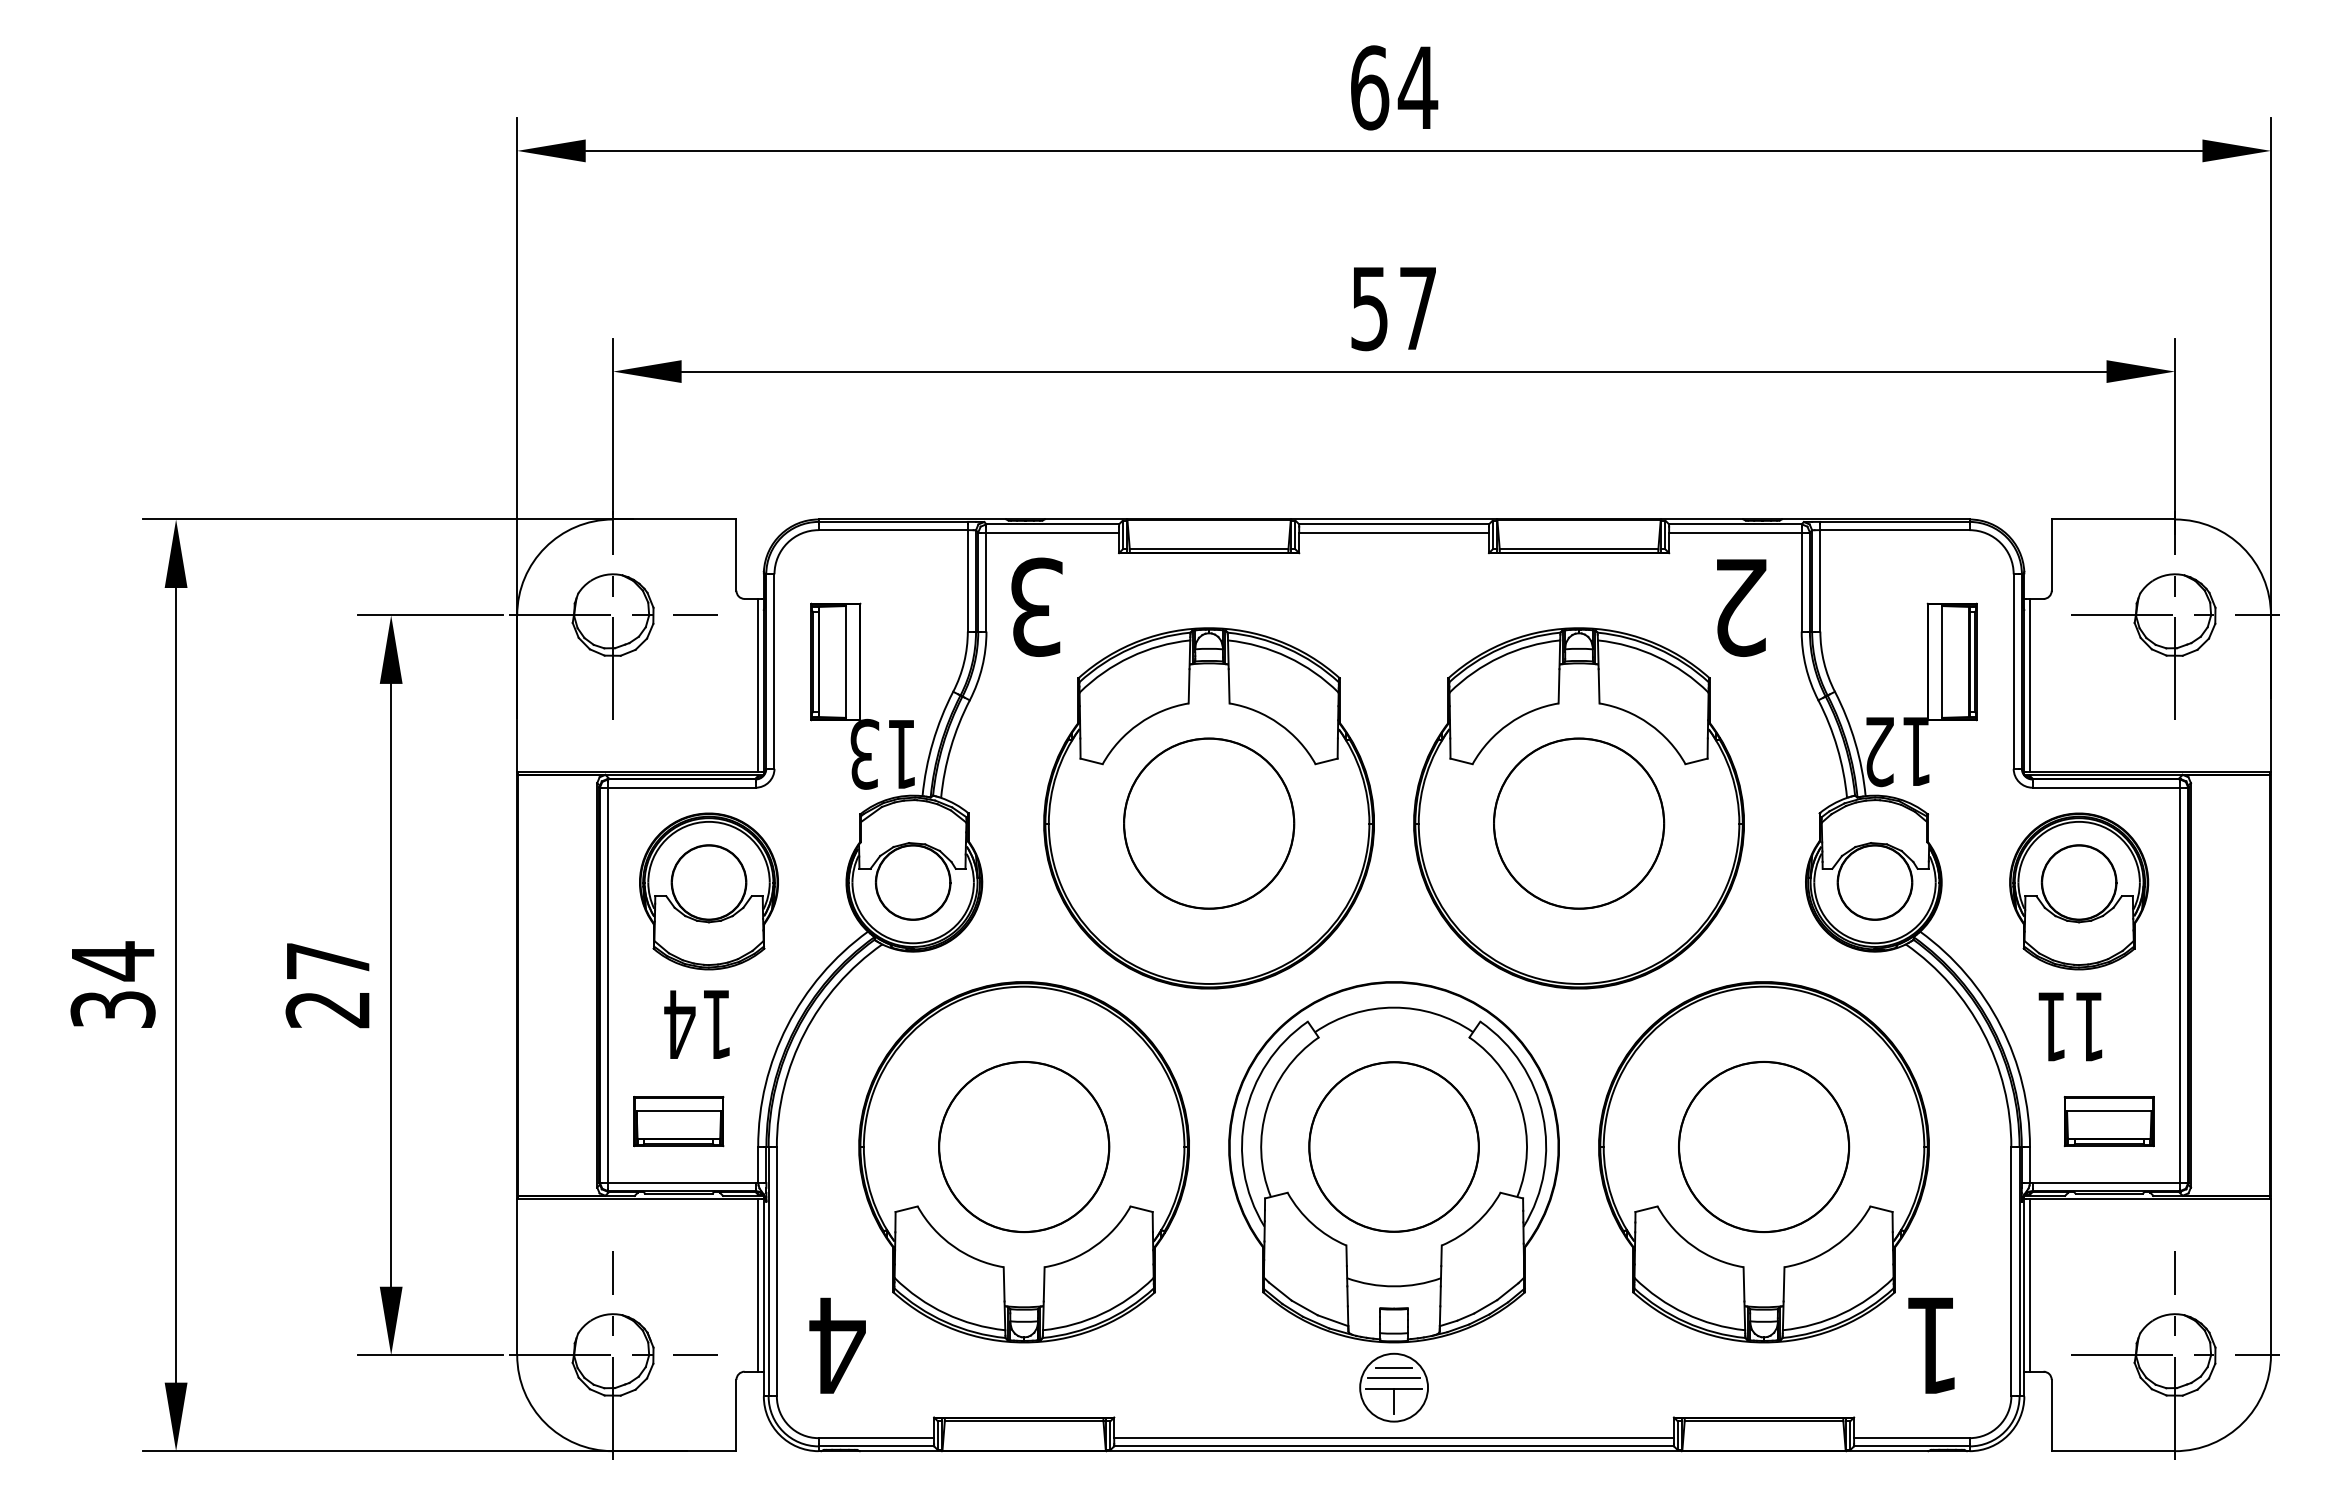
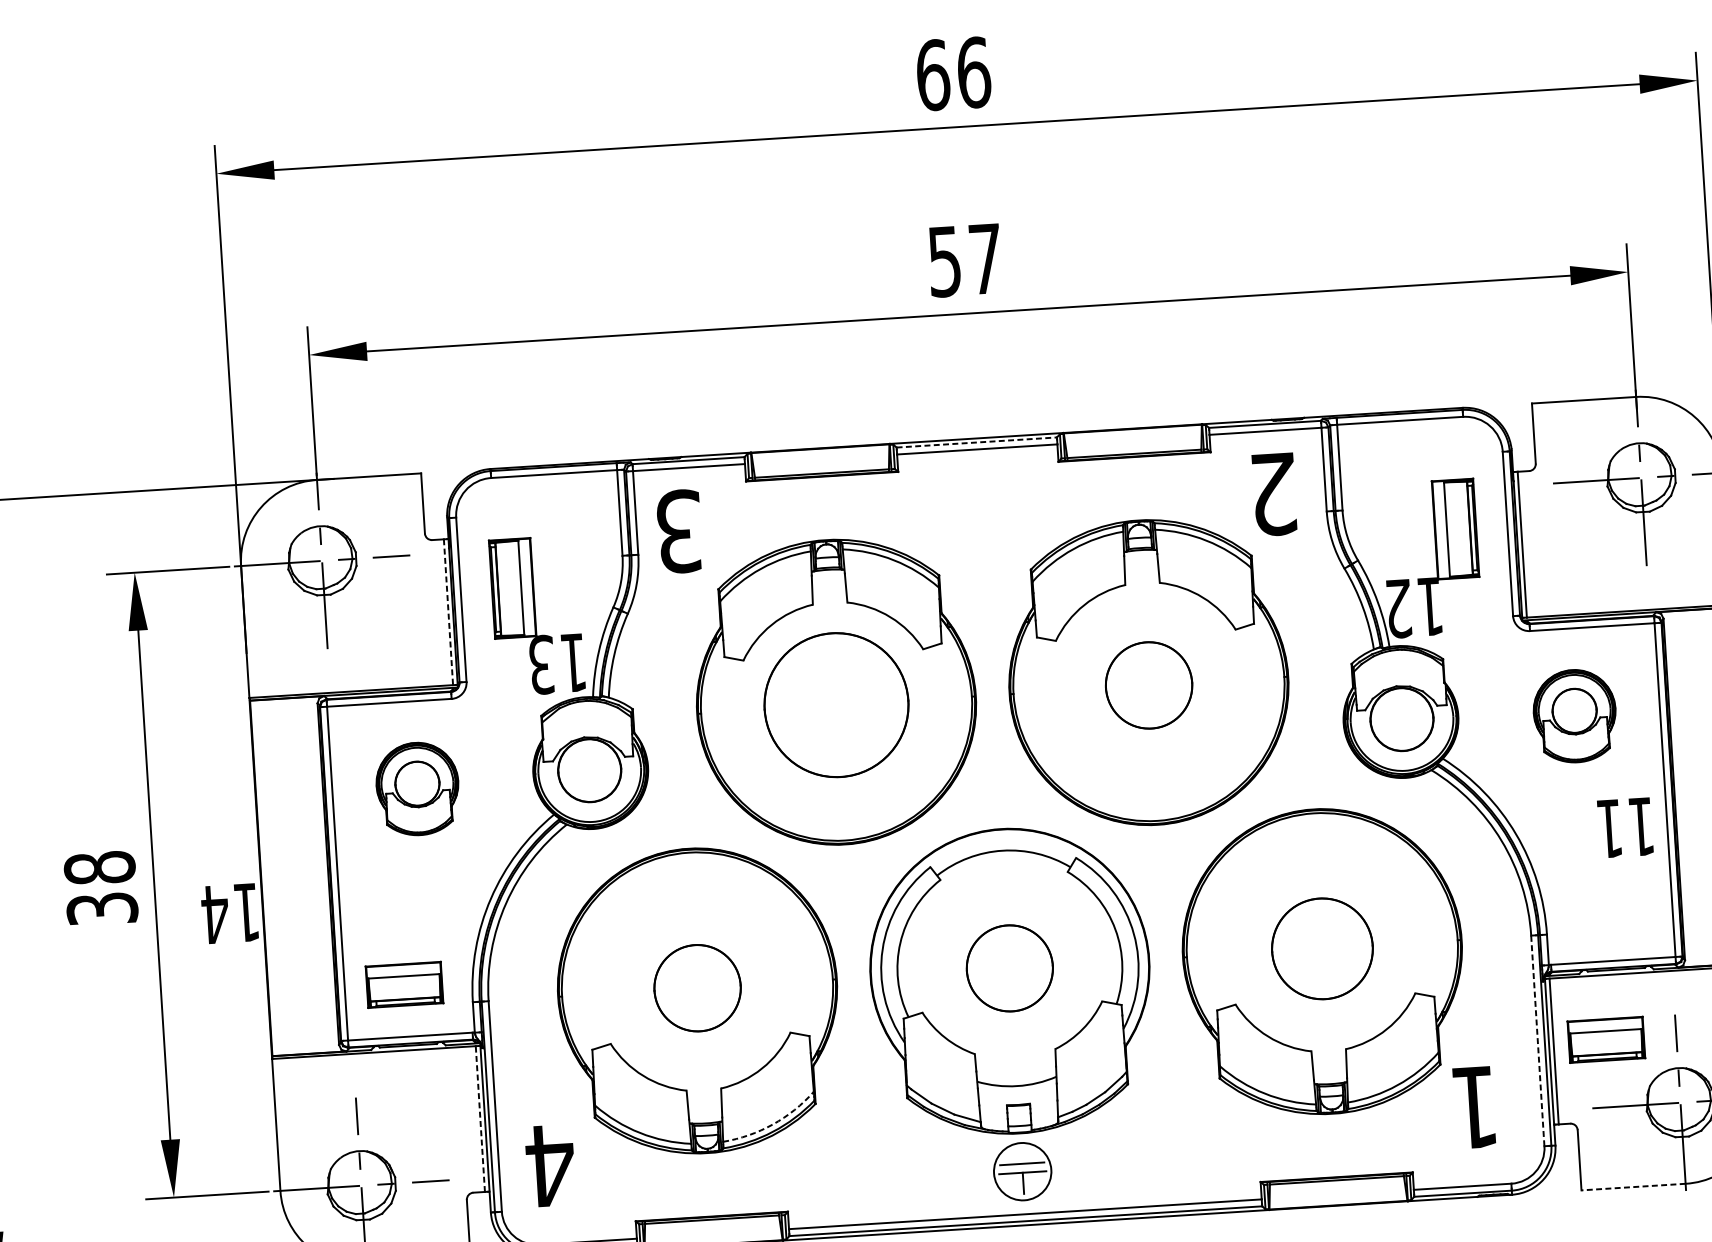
text: (1417, 87) -> (973, 72), 64 -> 66
line: (1394, 524) -> (977, 442), solid -> dashed
line: (758, 685) -> (448, 612), solid -> dashed
part: (1579, 823) -> (1149, 685), size x0.6
part: (708, 891) -> (417, 789), size x0.7
part: (2079, 891) -> (1575, 716), size x0.7
text: (327, 985) -> (100, 888), 27 -> 38
text: (696, 1024) -> (229, 913), moved
text: (2070, 1026) -> (1625, 827), moved
part: (2108, 1121) -> (1605, 1039), moved
part: (1393, 1146) -> (1009, 968), size x0.6
part: (1024, 1147) -> (697, 988), size x0.6
part: (1764, 1147) -> (1322, 949), size x0.7
line: (2011, 1271) -> (1537, 1040), solid -> dashed
line: (758, 1284) -> (480, 1118), solid -> dashed
arc: (1102, 1313) -> (772, 1124), solid -> dashed
line: (1394, 1367) -> (1021, 1154), removed
line: (2113, 1451) -> (1633, 1187), solid -> dashed

